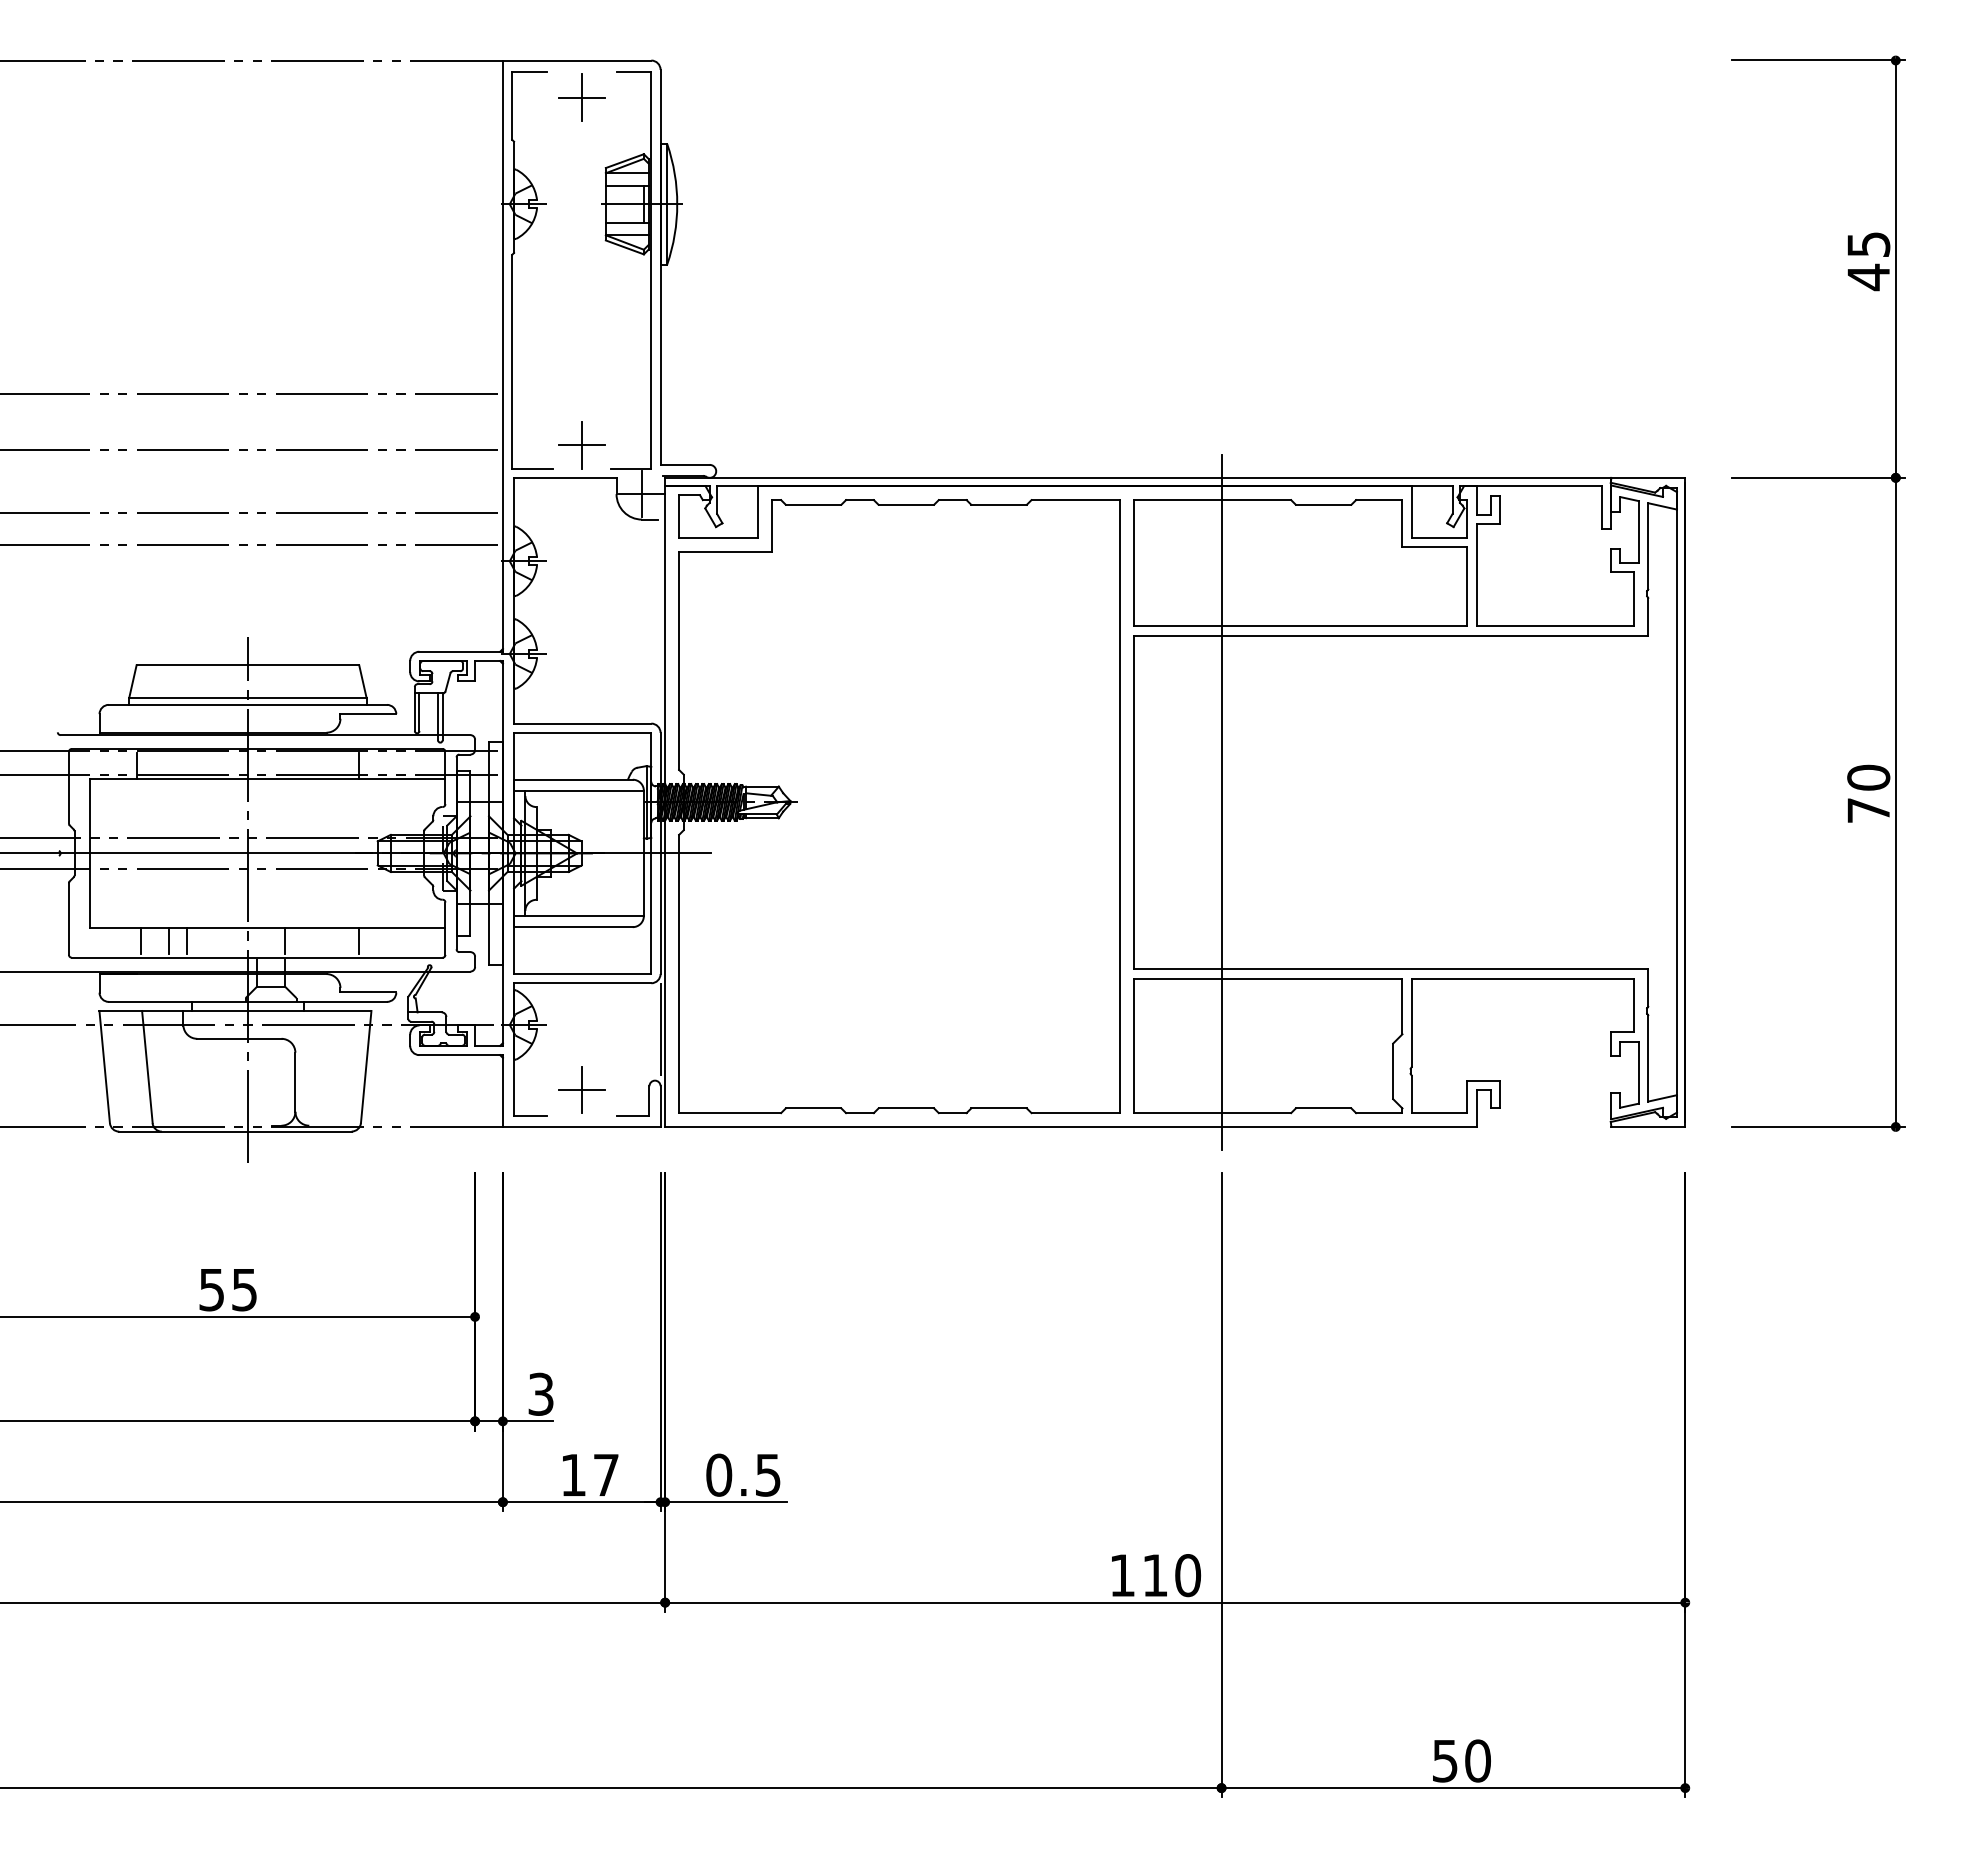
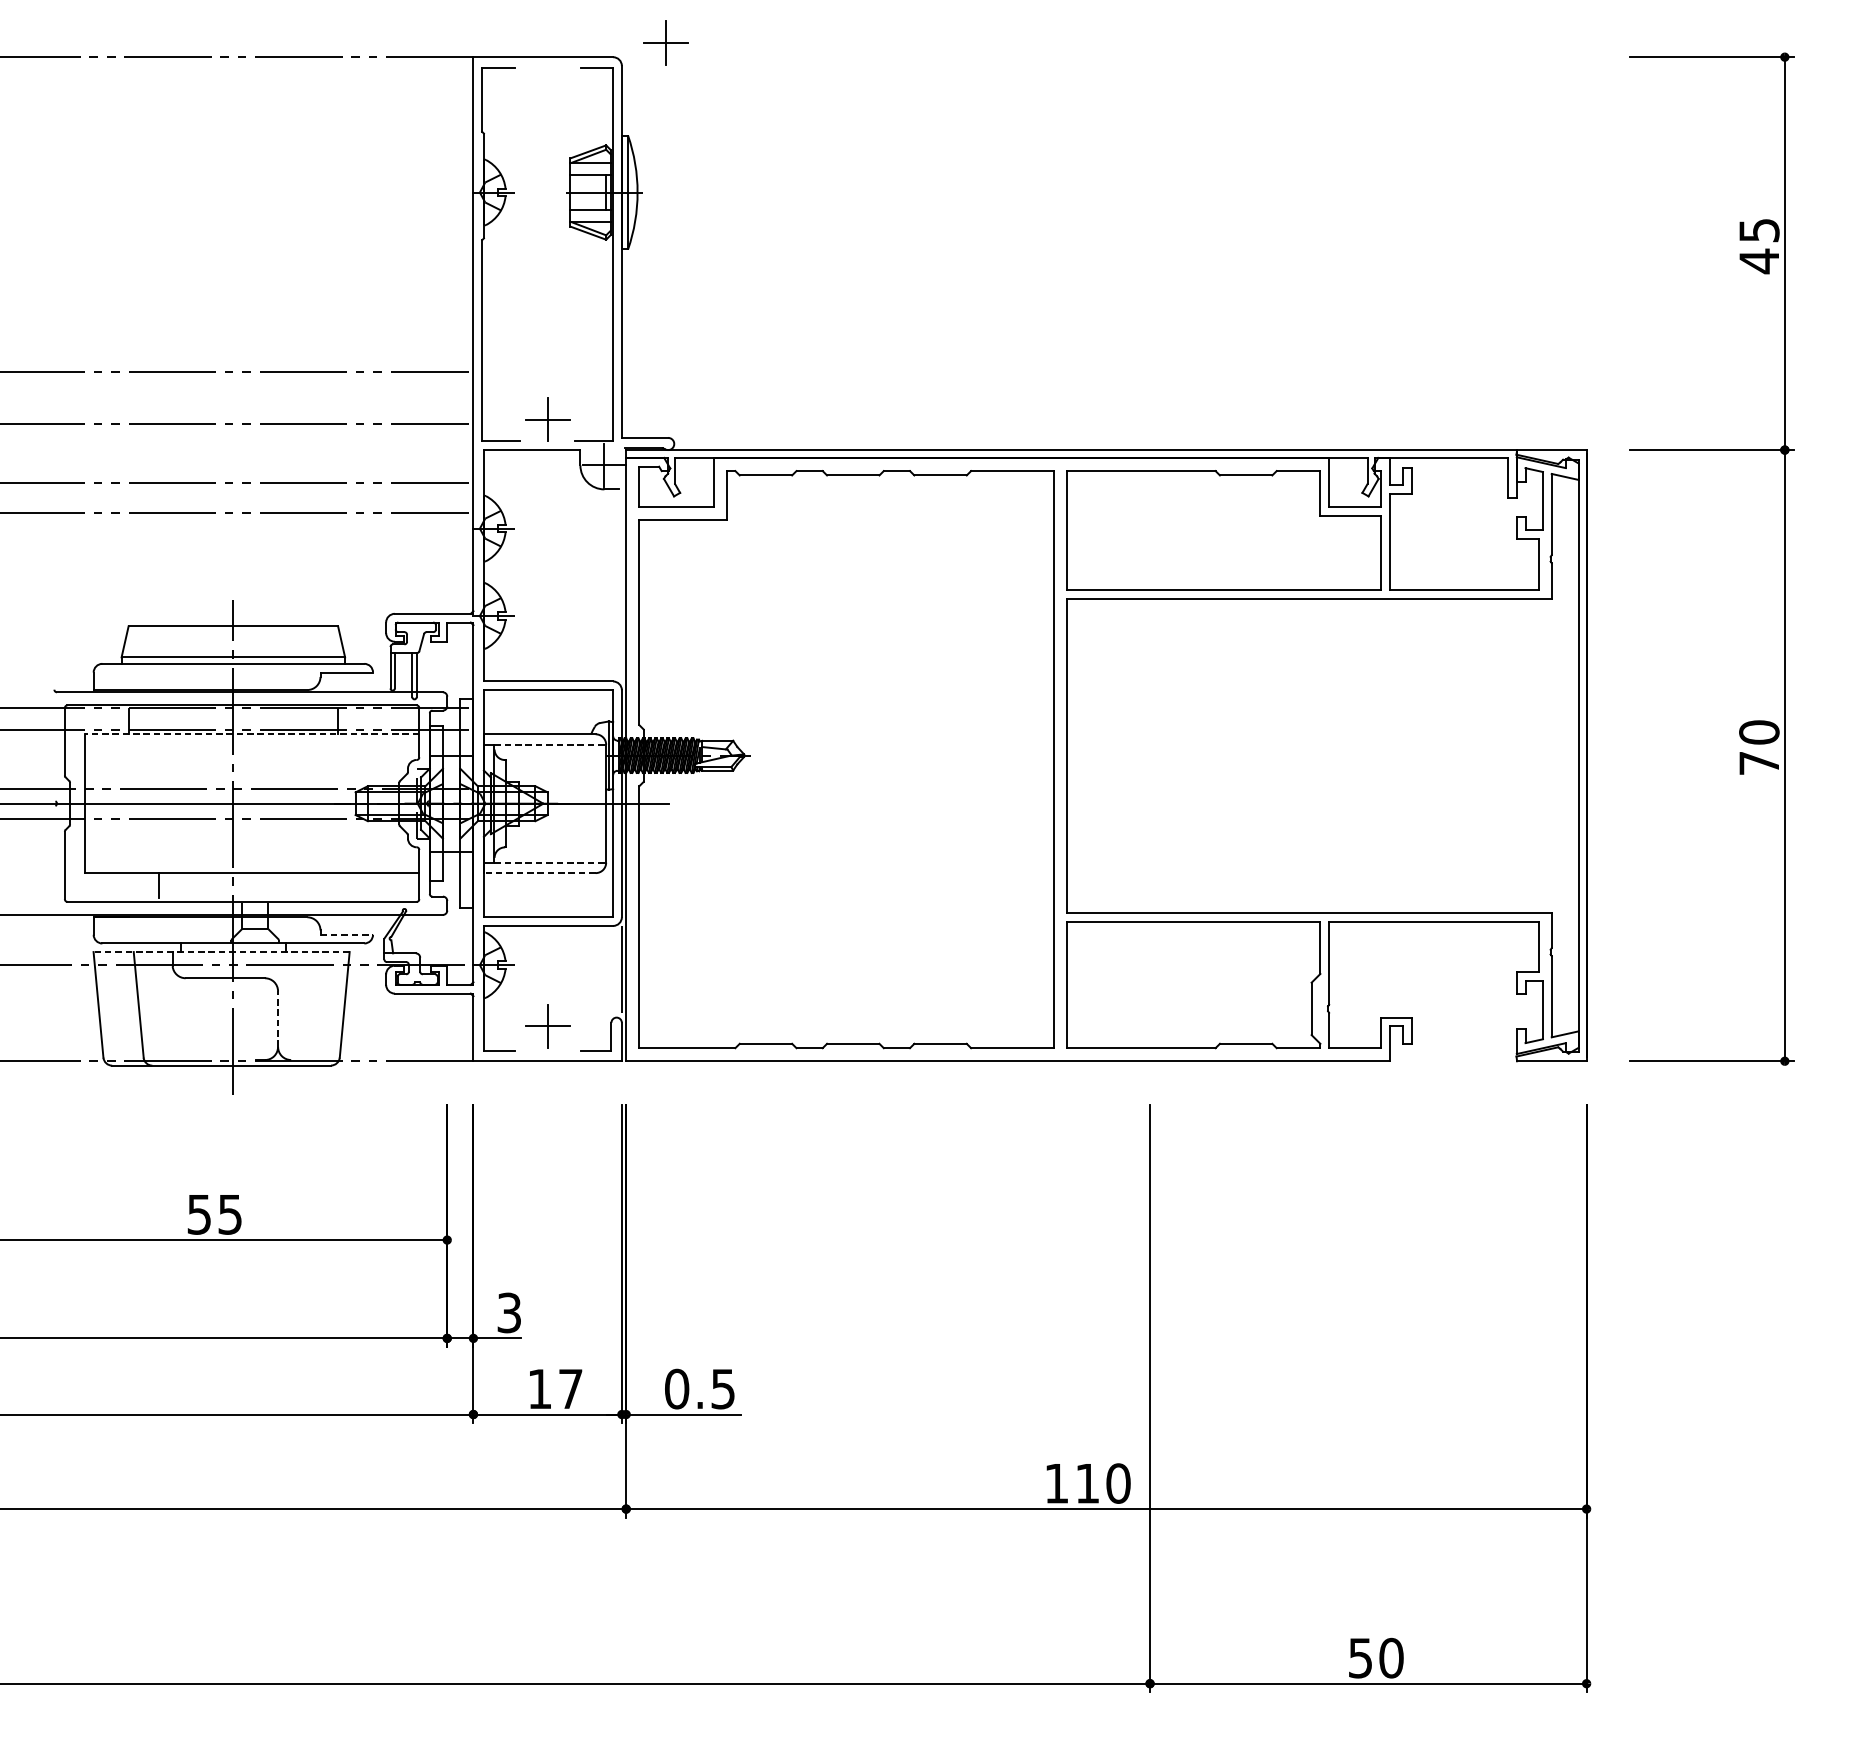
part: (581, 97) -> (666, 43), moved
line: (267, 779) -> (251, 734), solid -> dashed
line: (585, 790) -> (551, 744), solid -> dashed
line: (1221, 802) -> (1149, 755), removed
line: (585, 916) -> (551, 863), solid -> dashed
line: (572, 927) -> (538, 873), solid -> dashed
line: (141, 940) -> (133, 885), removed
line: (187, 940) -> (176, 885), removed
line: (285, 940) -> (268, 885), removed
line: (359, 940) -> (338, 885), removed
line: (368, 992) -> (346, 934), solid -> dashed
line: (235, 1011) -> (221, 952), solid -> dashed
line: (295, 1082) -> (278, 1019), solid -> dashed

